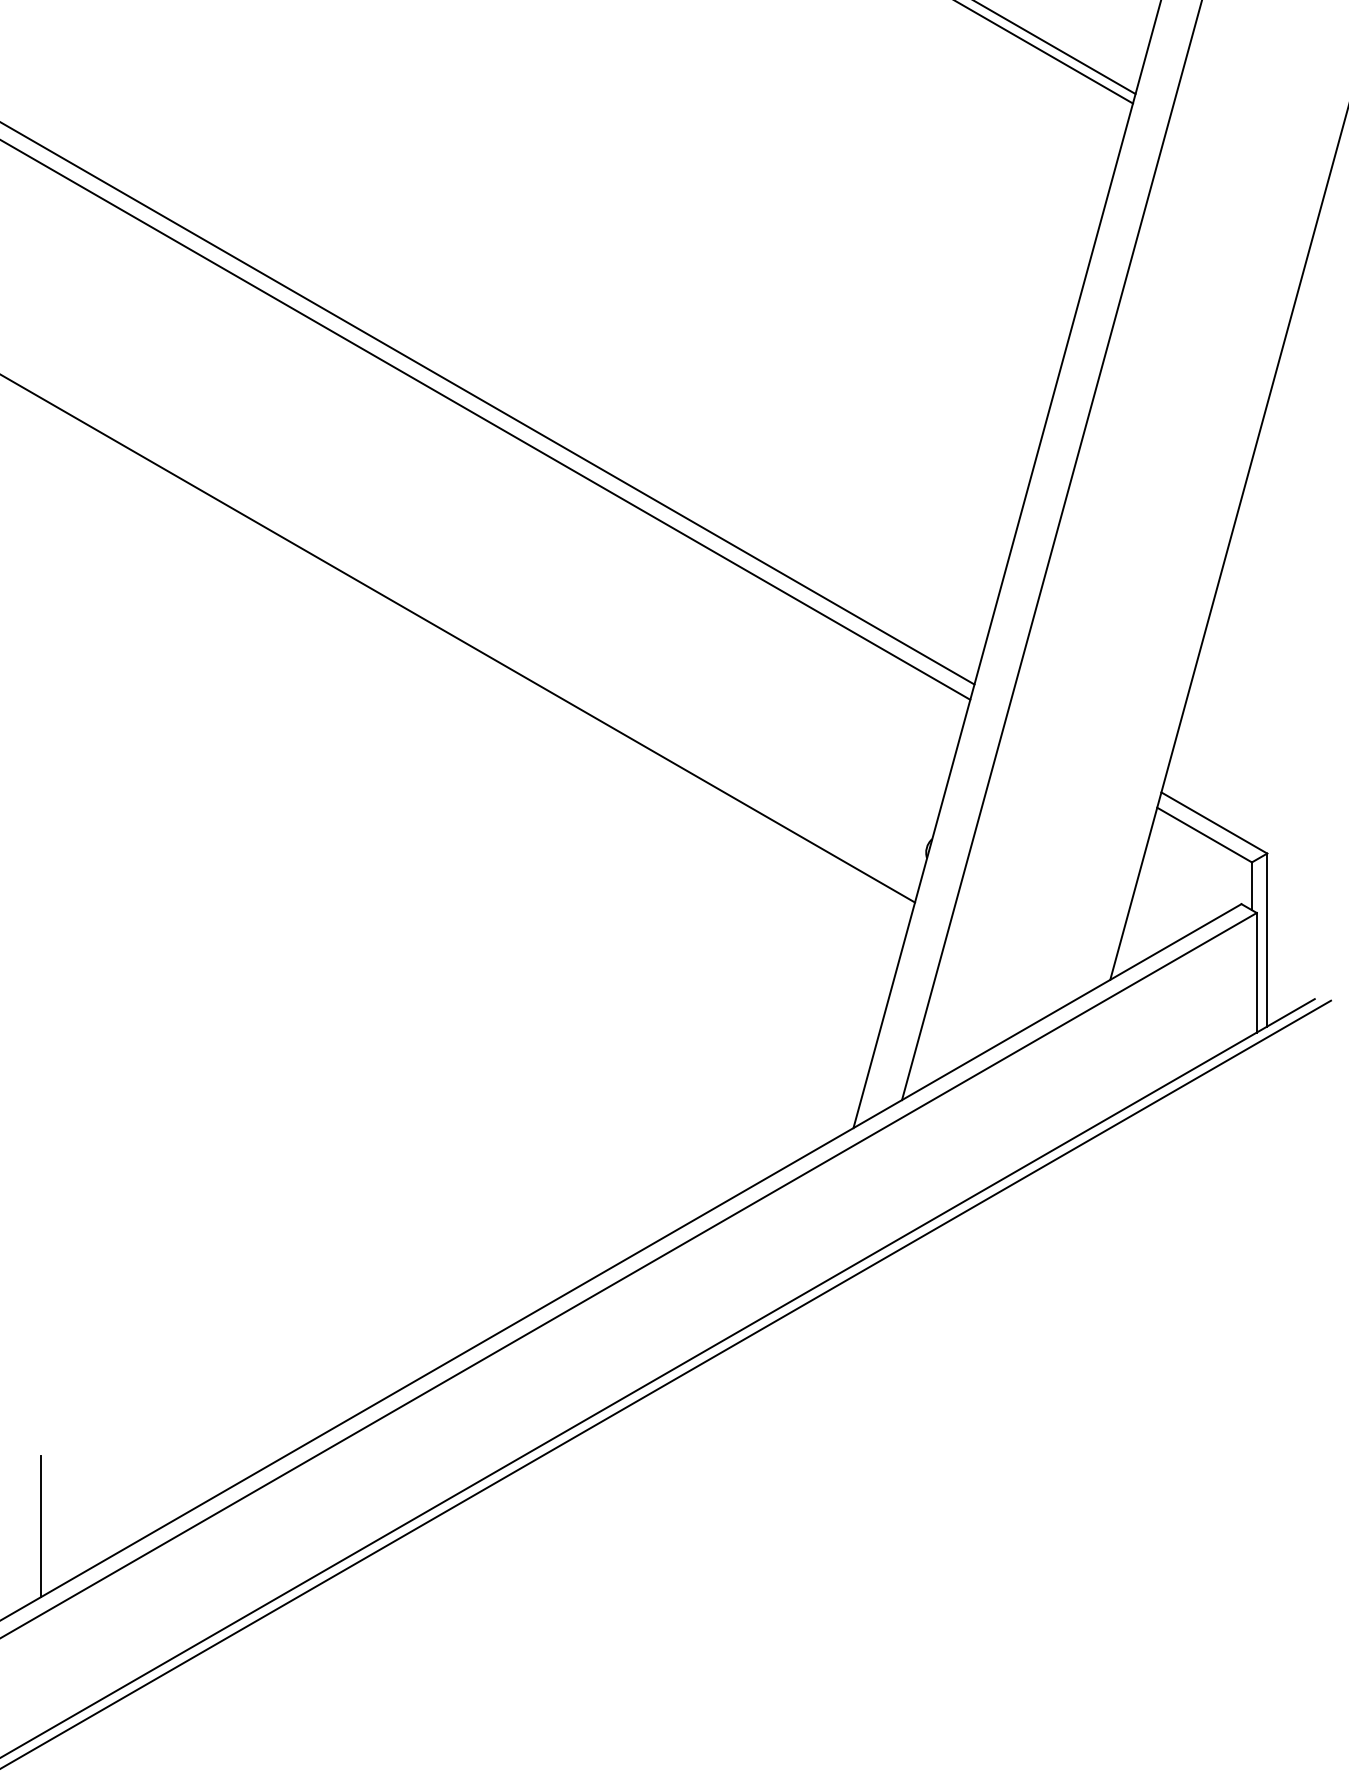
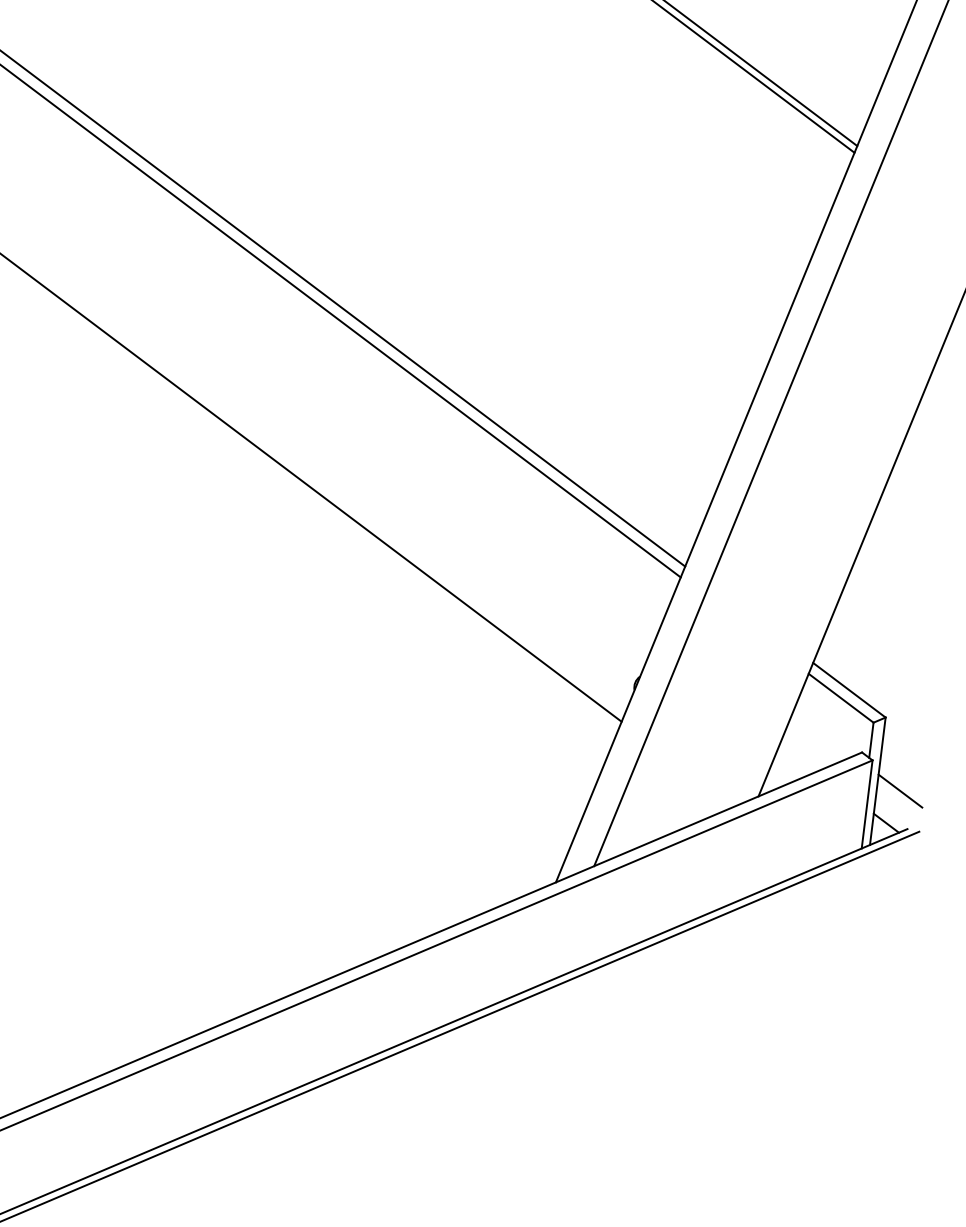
line: (1299, 949) -> (900, 791), added
line: (1285, 994) -> (886, 823), added

